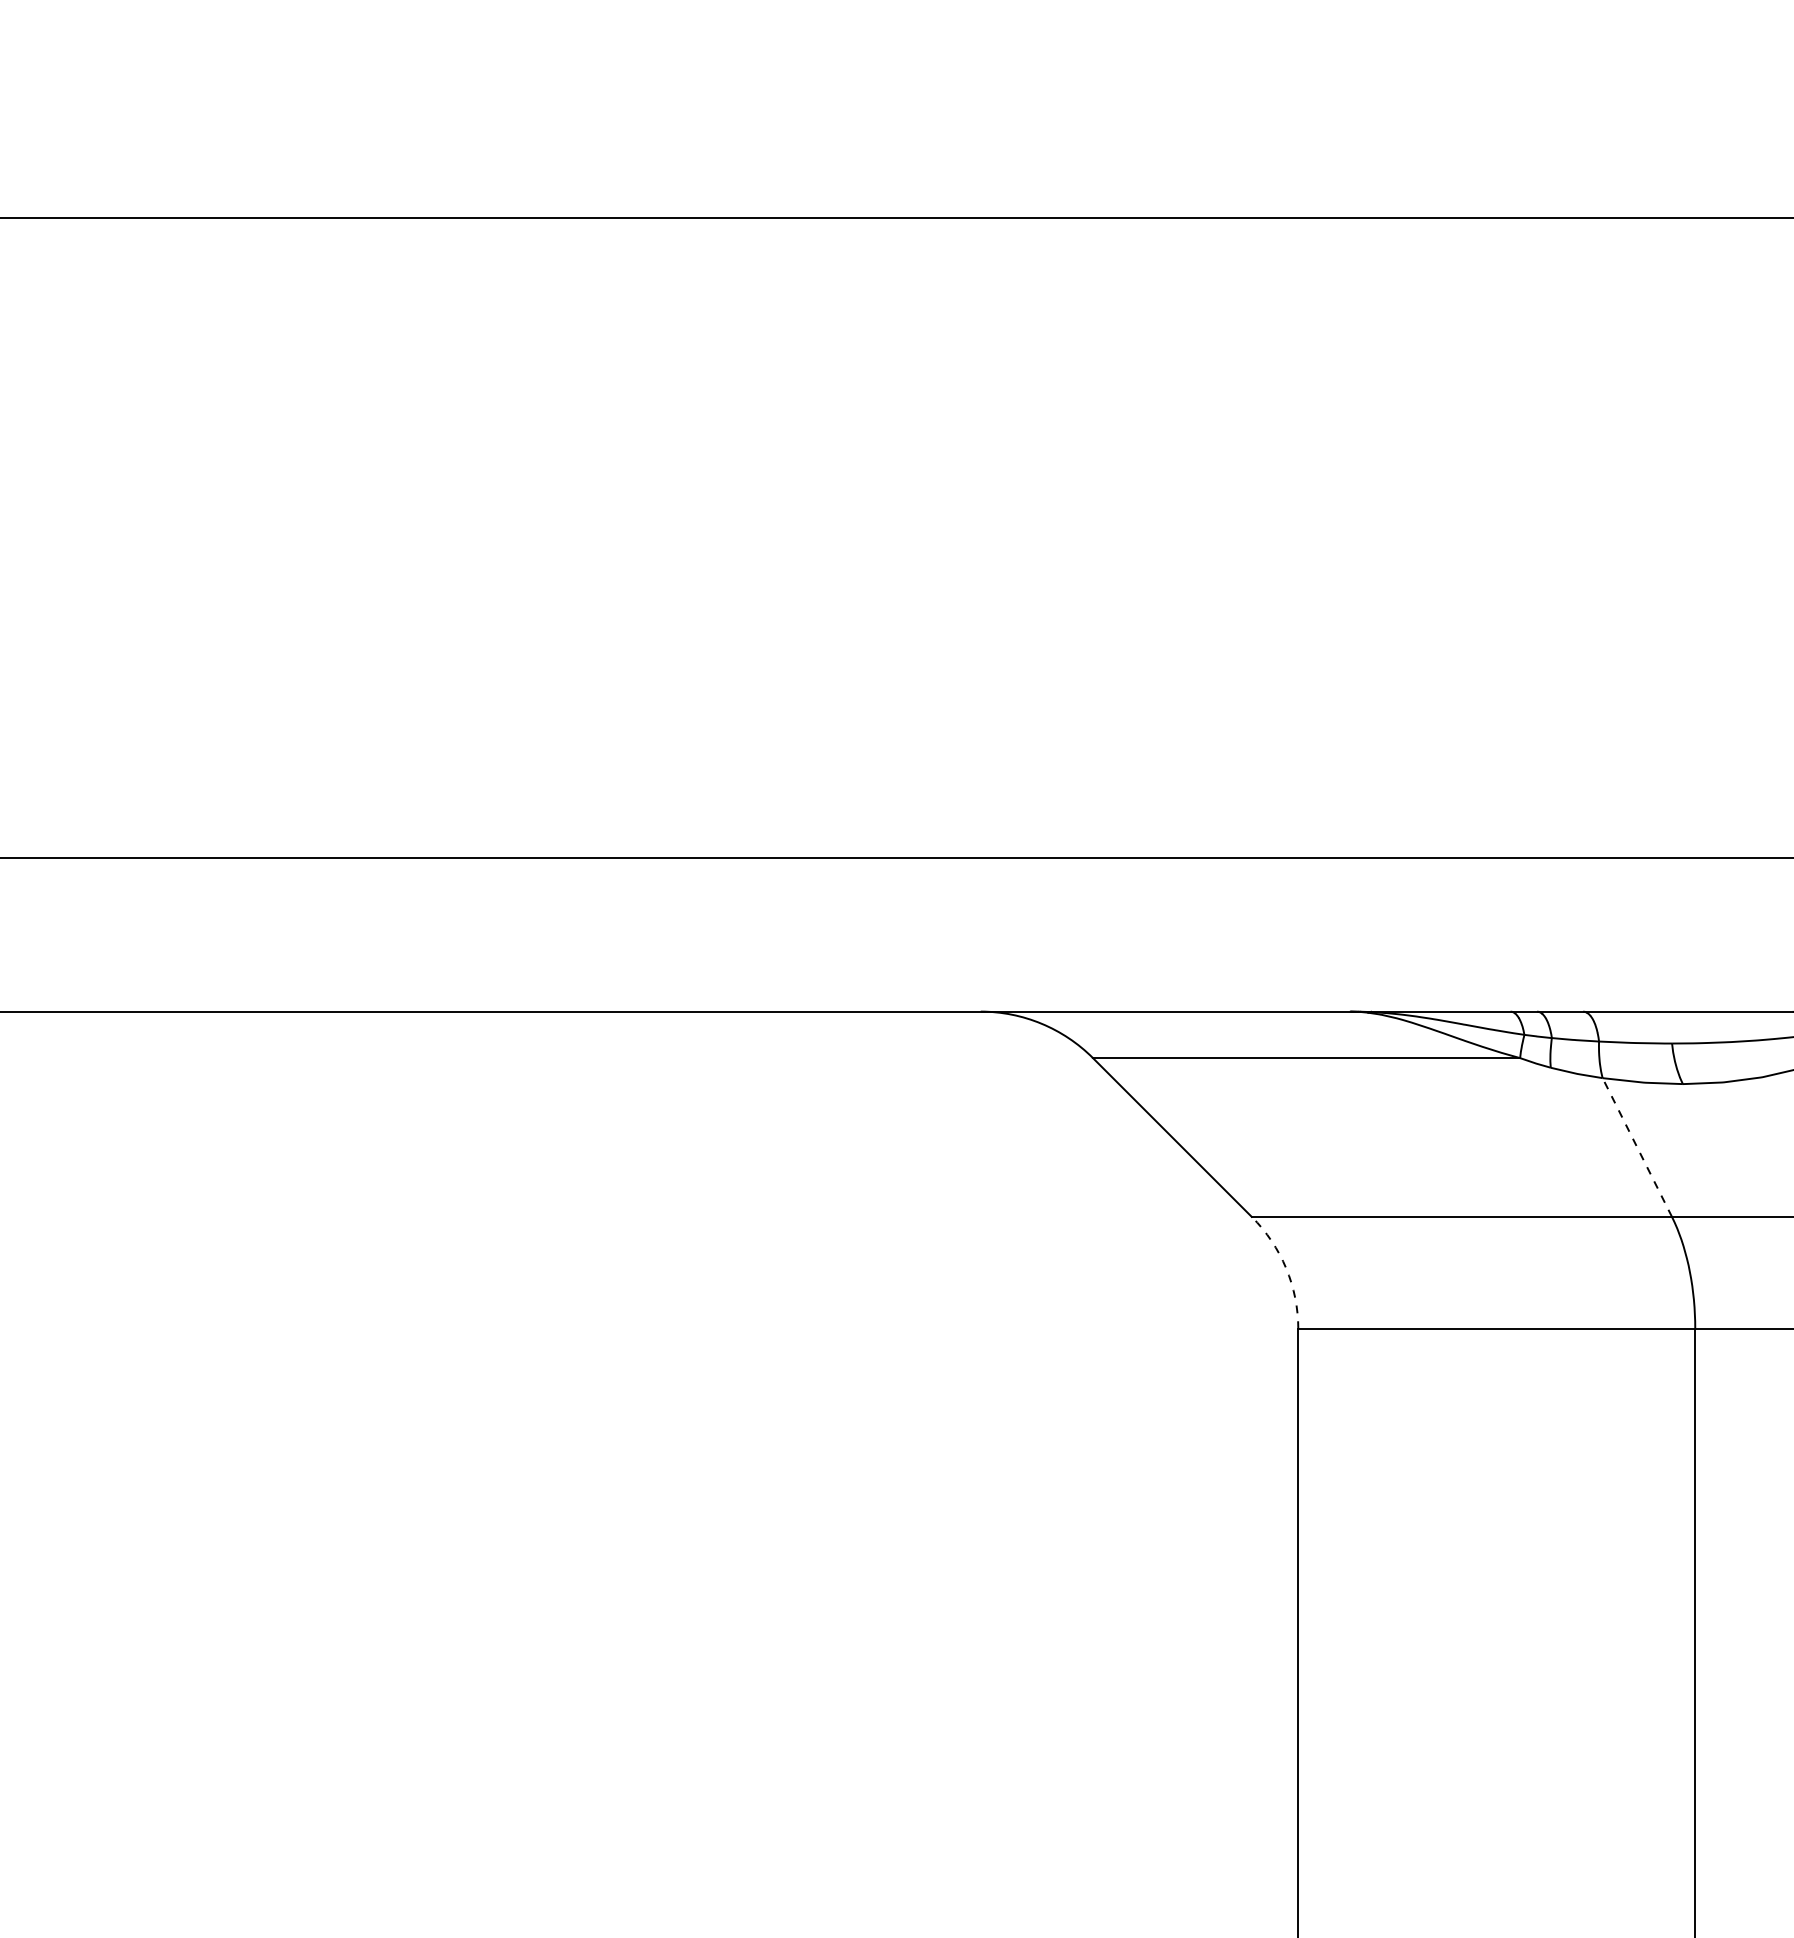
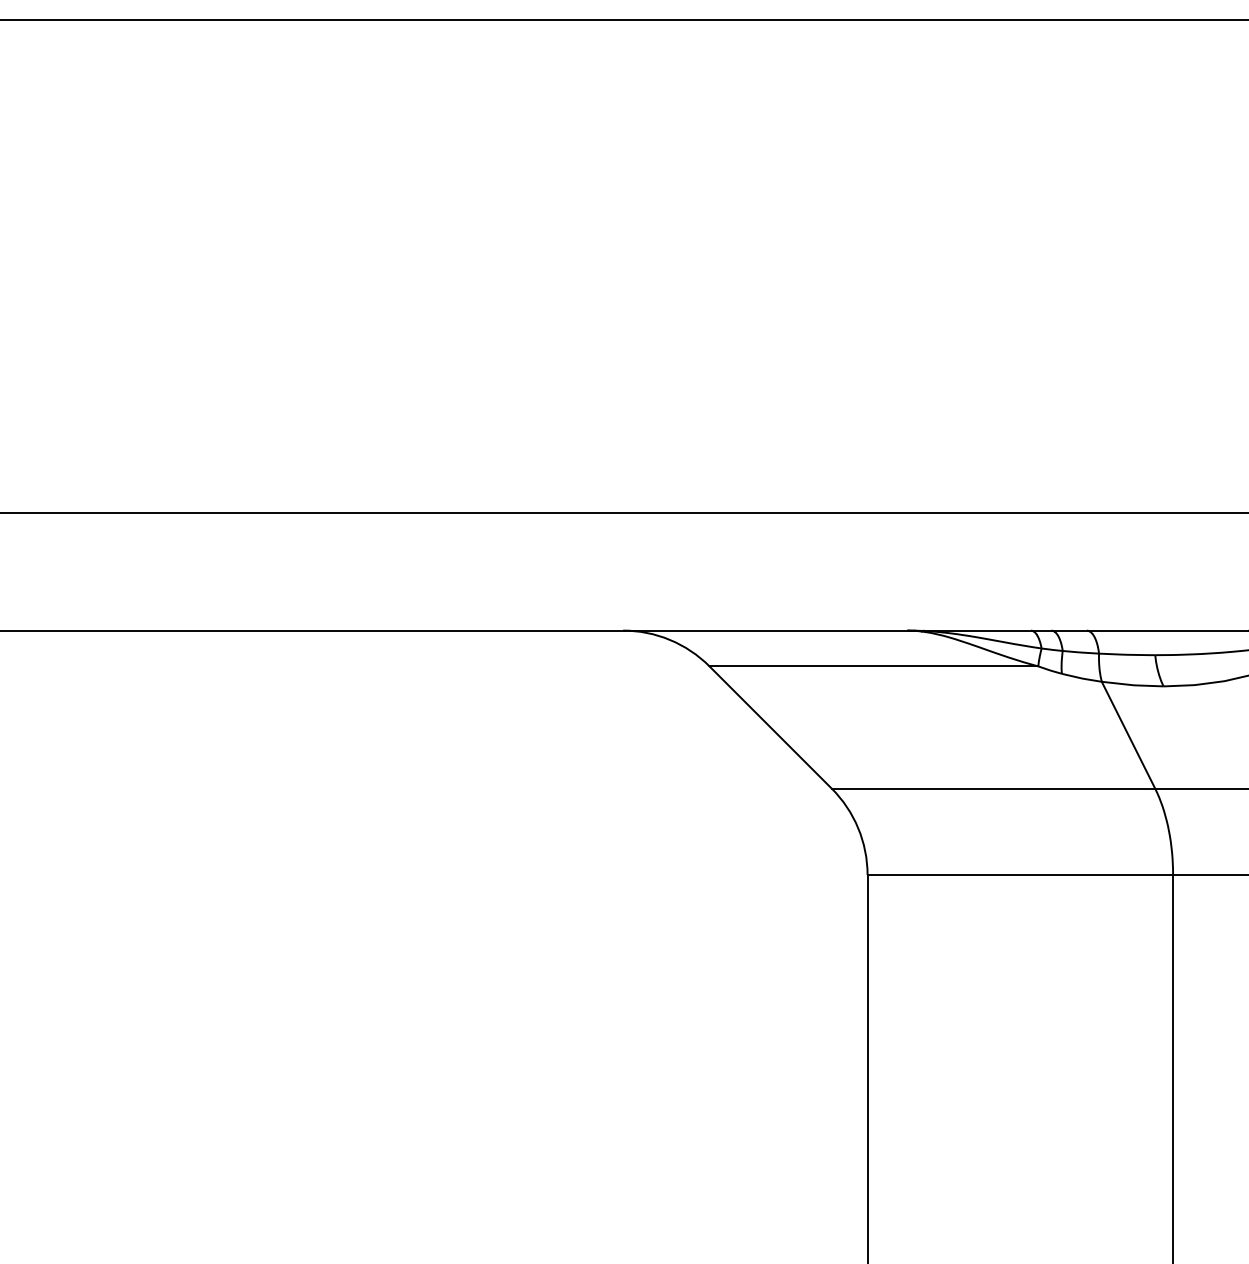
line: (1637, 1147) -> (1128, 735), dashed -> solid
arc: (1286, 1268) -> (858, 828), dashed -> solid

